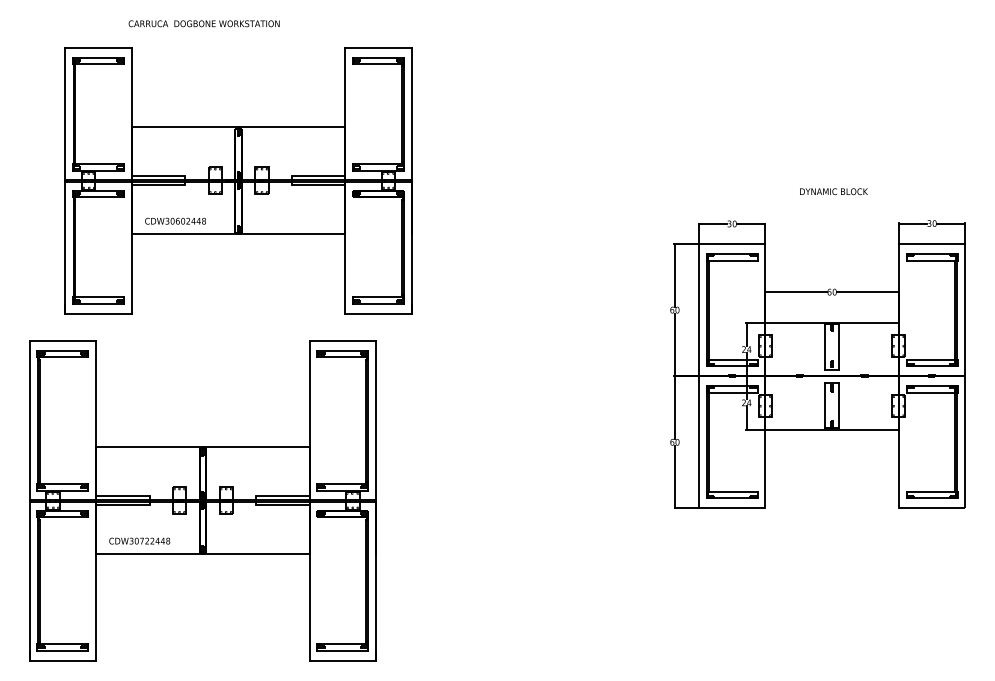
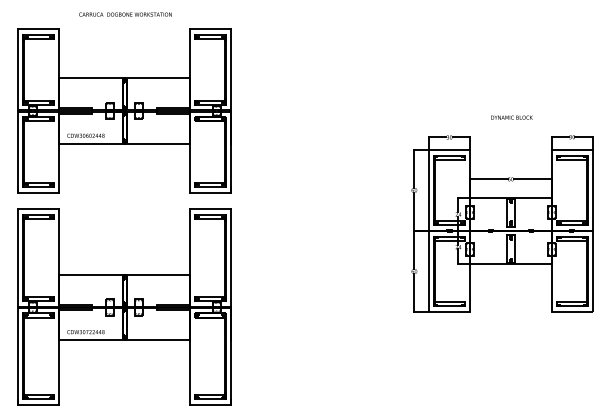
part: (238, 180) -> (124, 110), moved

